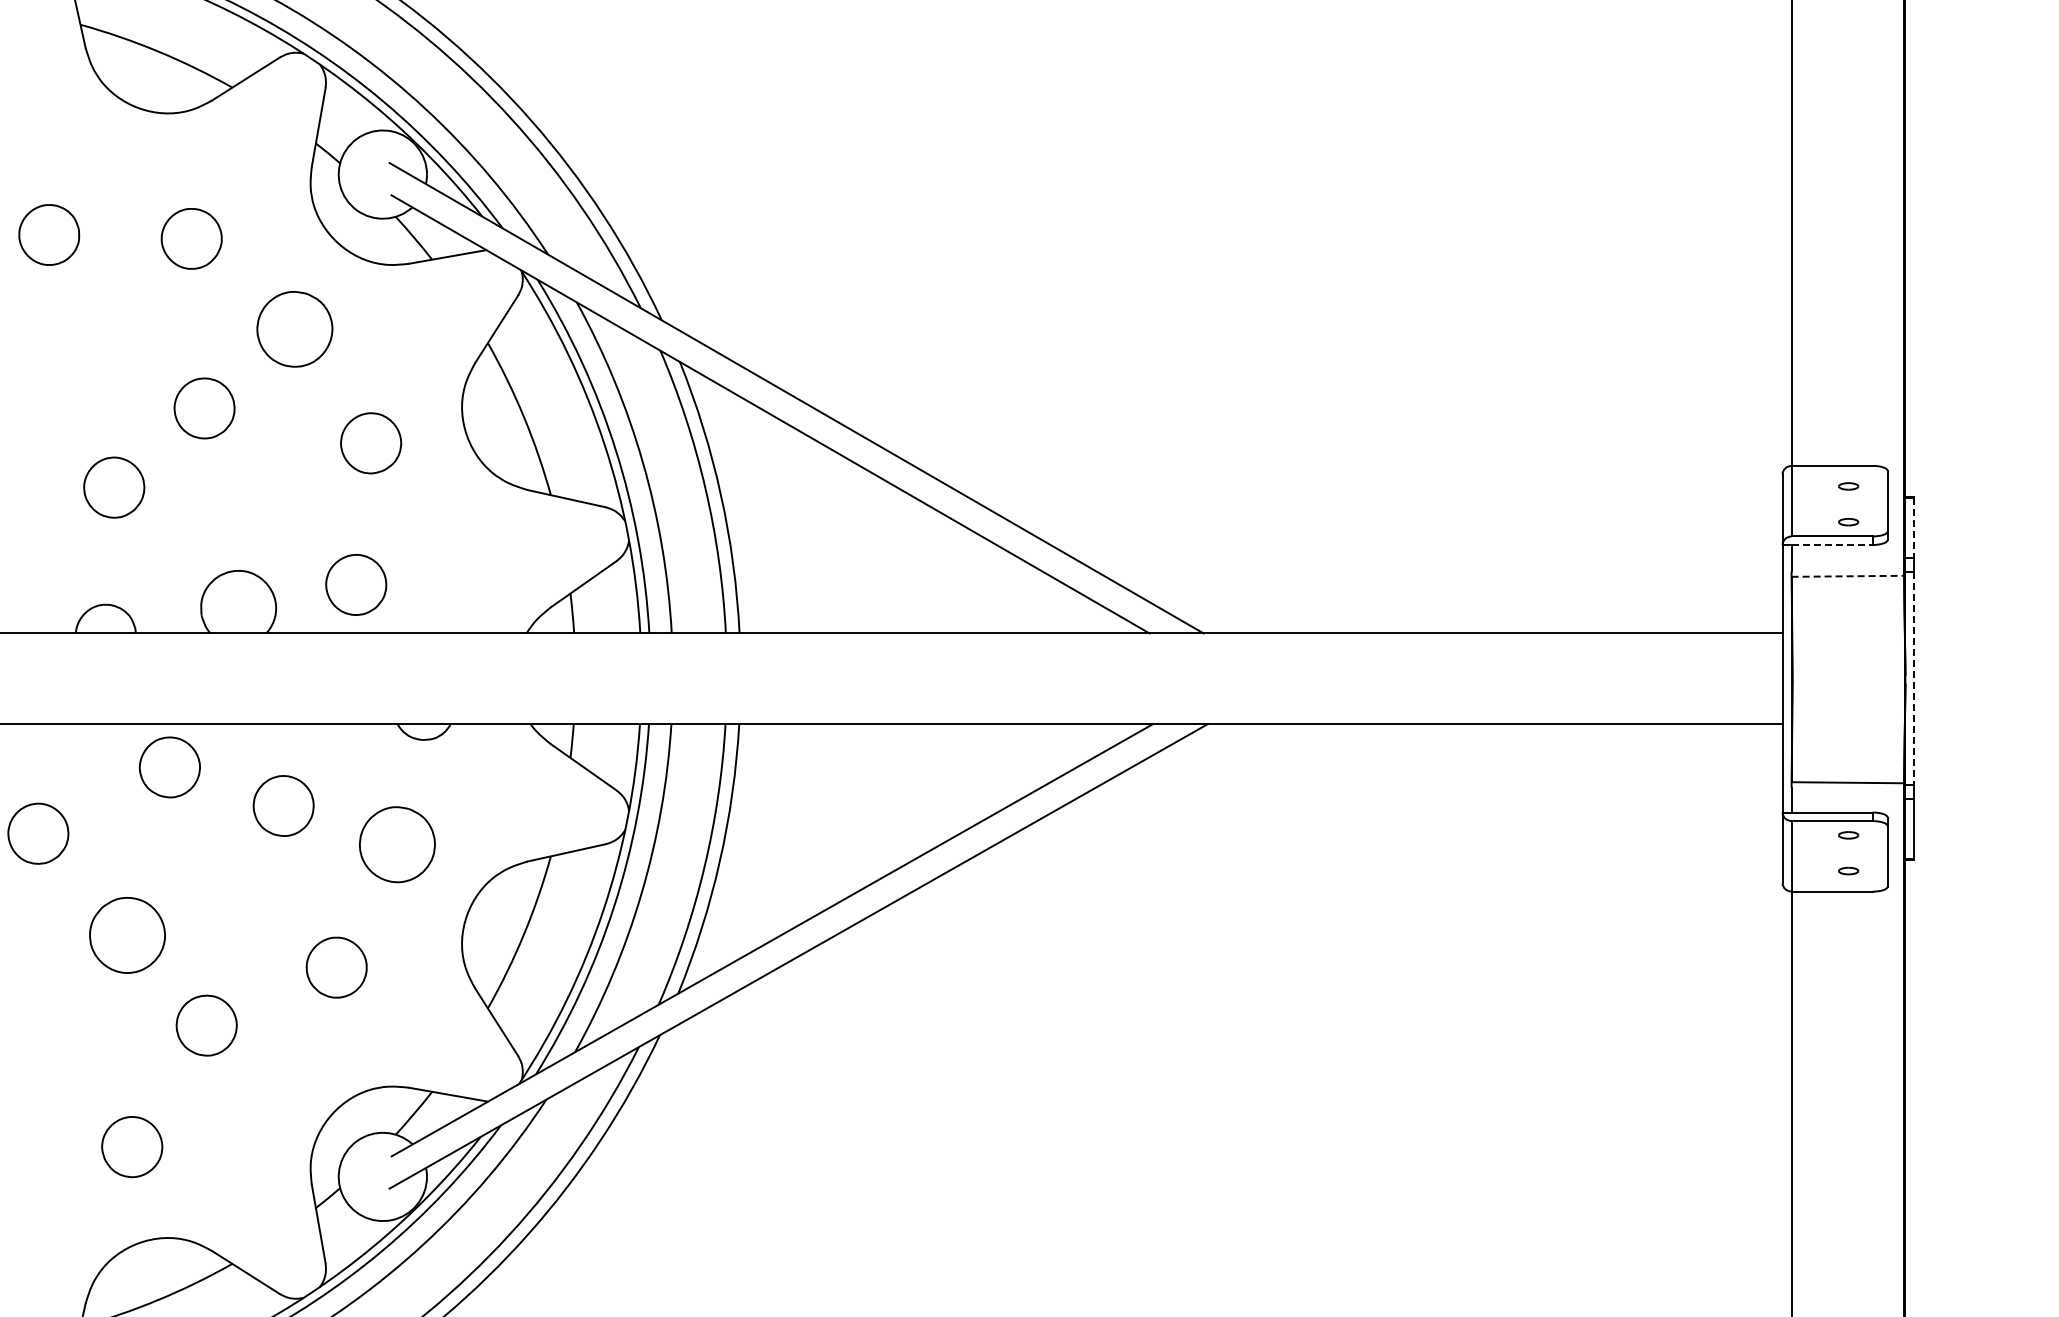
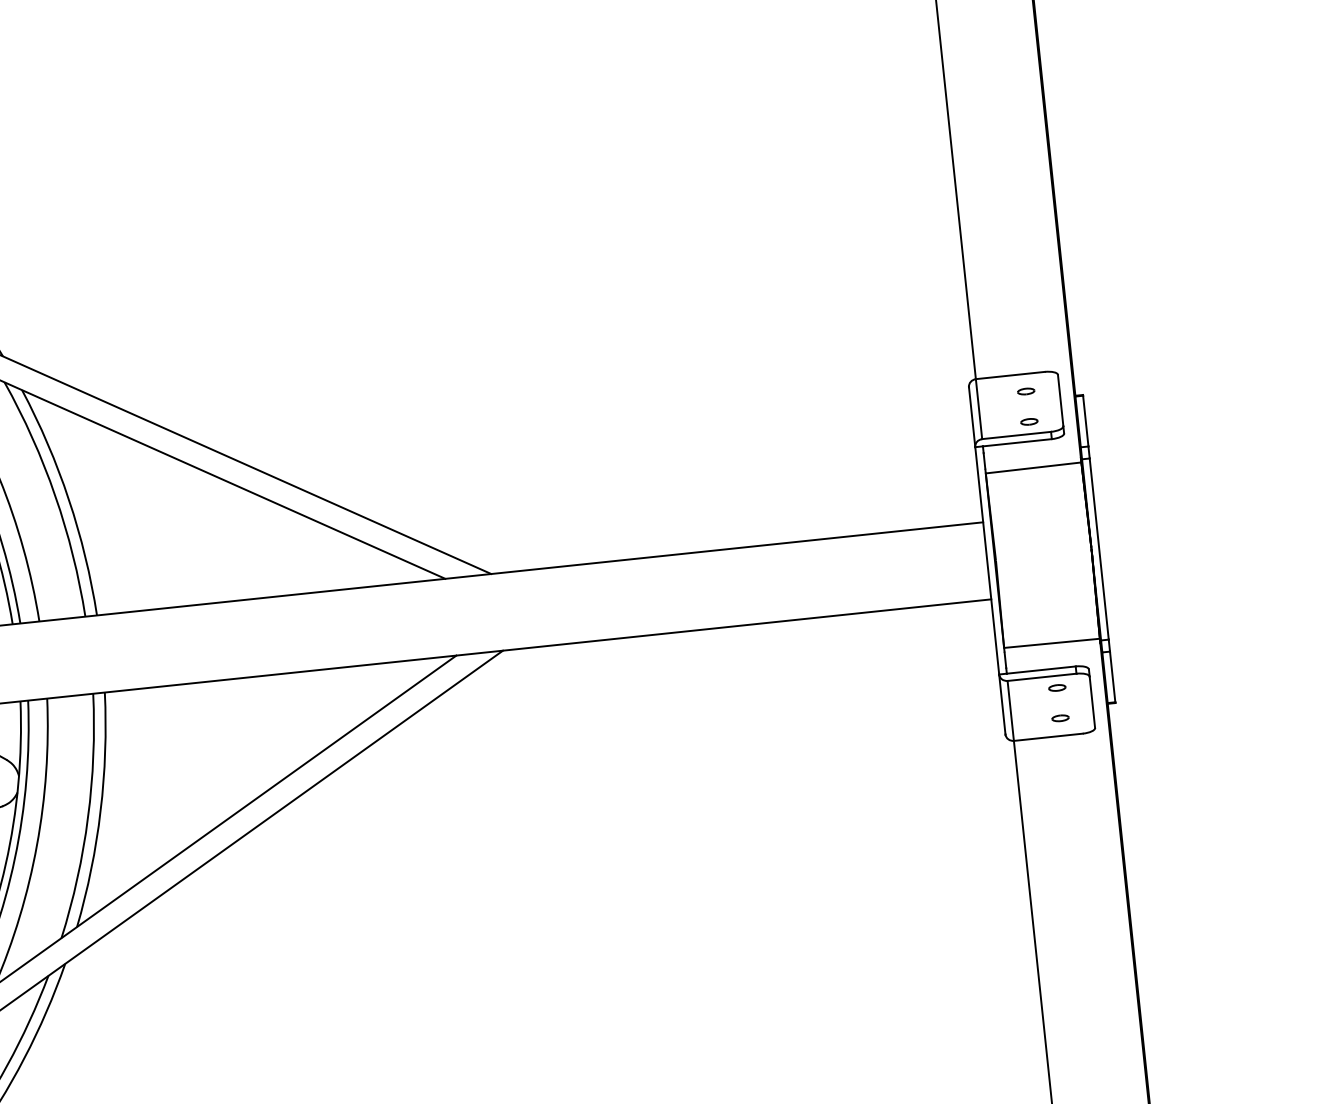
line: (1914, 528) -> (1085, 421), dashed -> solid
line: (1832, 545) -> (1017, 443), dashed -> solid
line: (1848, 576) -> (1034, 468), dashed -> solid
line: (1914, 678) -> (1099, 548), dashed -> solid

